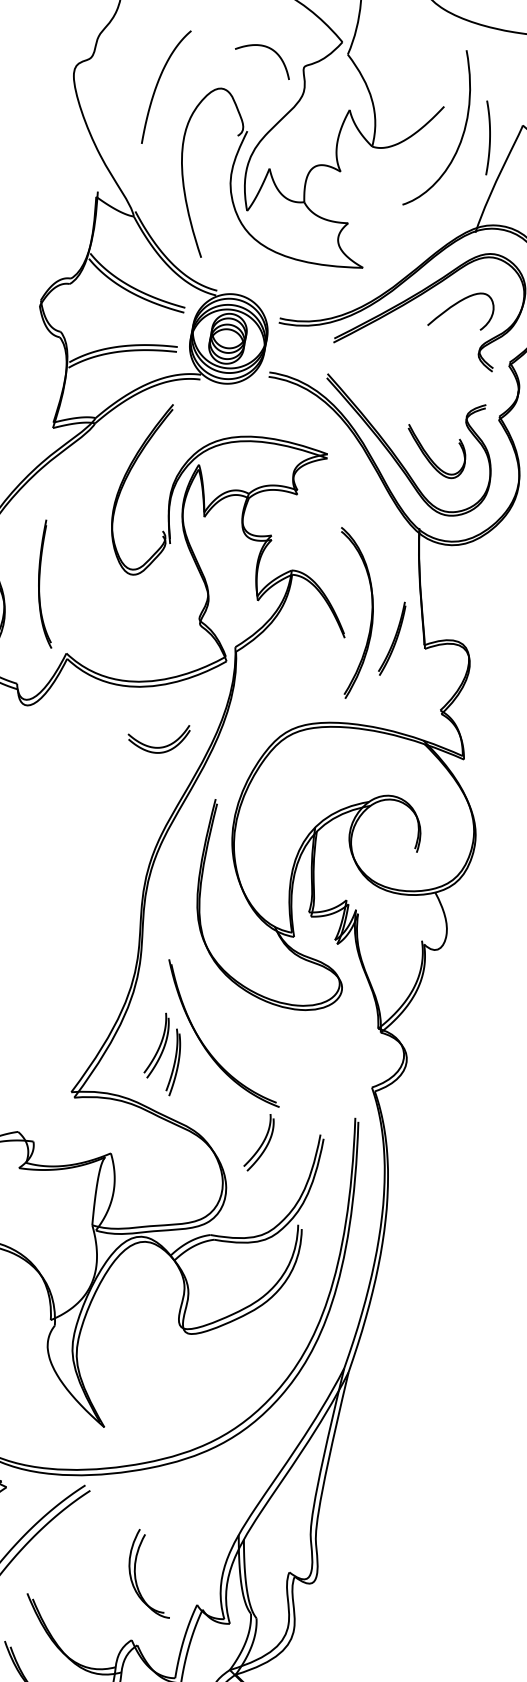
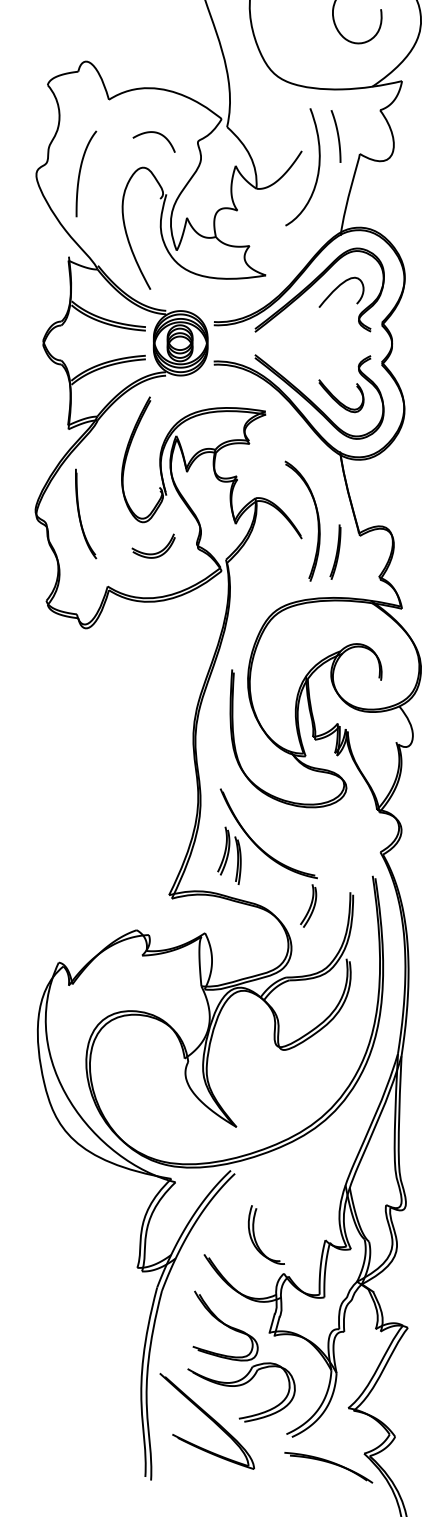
curve: (264, 48) -> (153, 133), moved
curve: (158, 84) -> (80, 173), moved
curve: (488, 138) -> (337, 136), moved
part: (40, 583) -> (80, 514), moved
part: (392, 637) -> (335, 551), moved
part: (159, 746) -> (155, 552), moved
part: (136, 1572) -> (255, 1236), moved

